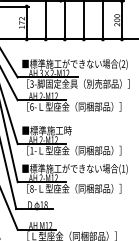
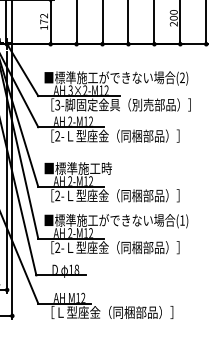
text: (31, 107) -> (57, 136), 6- -> 2-
text: (31, 150) -> (57, 195), 1- -> 2-
text: (31, 188) -> (57, 247), 8- -> 2-

